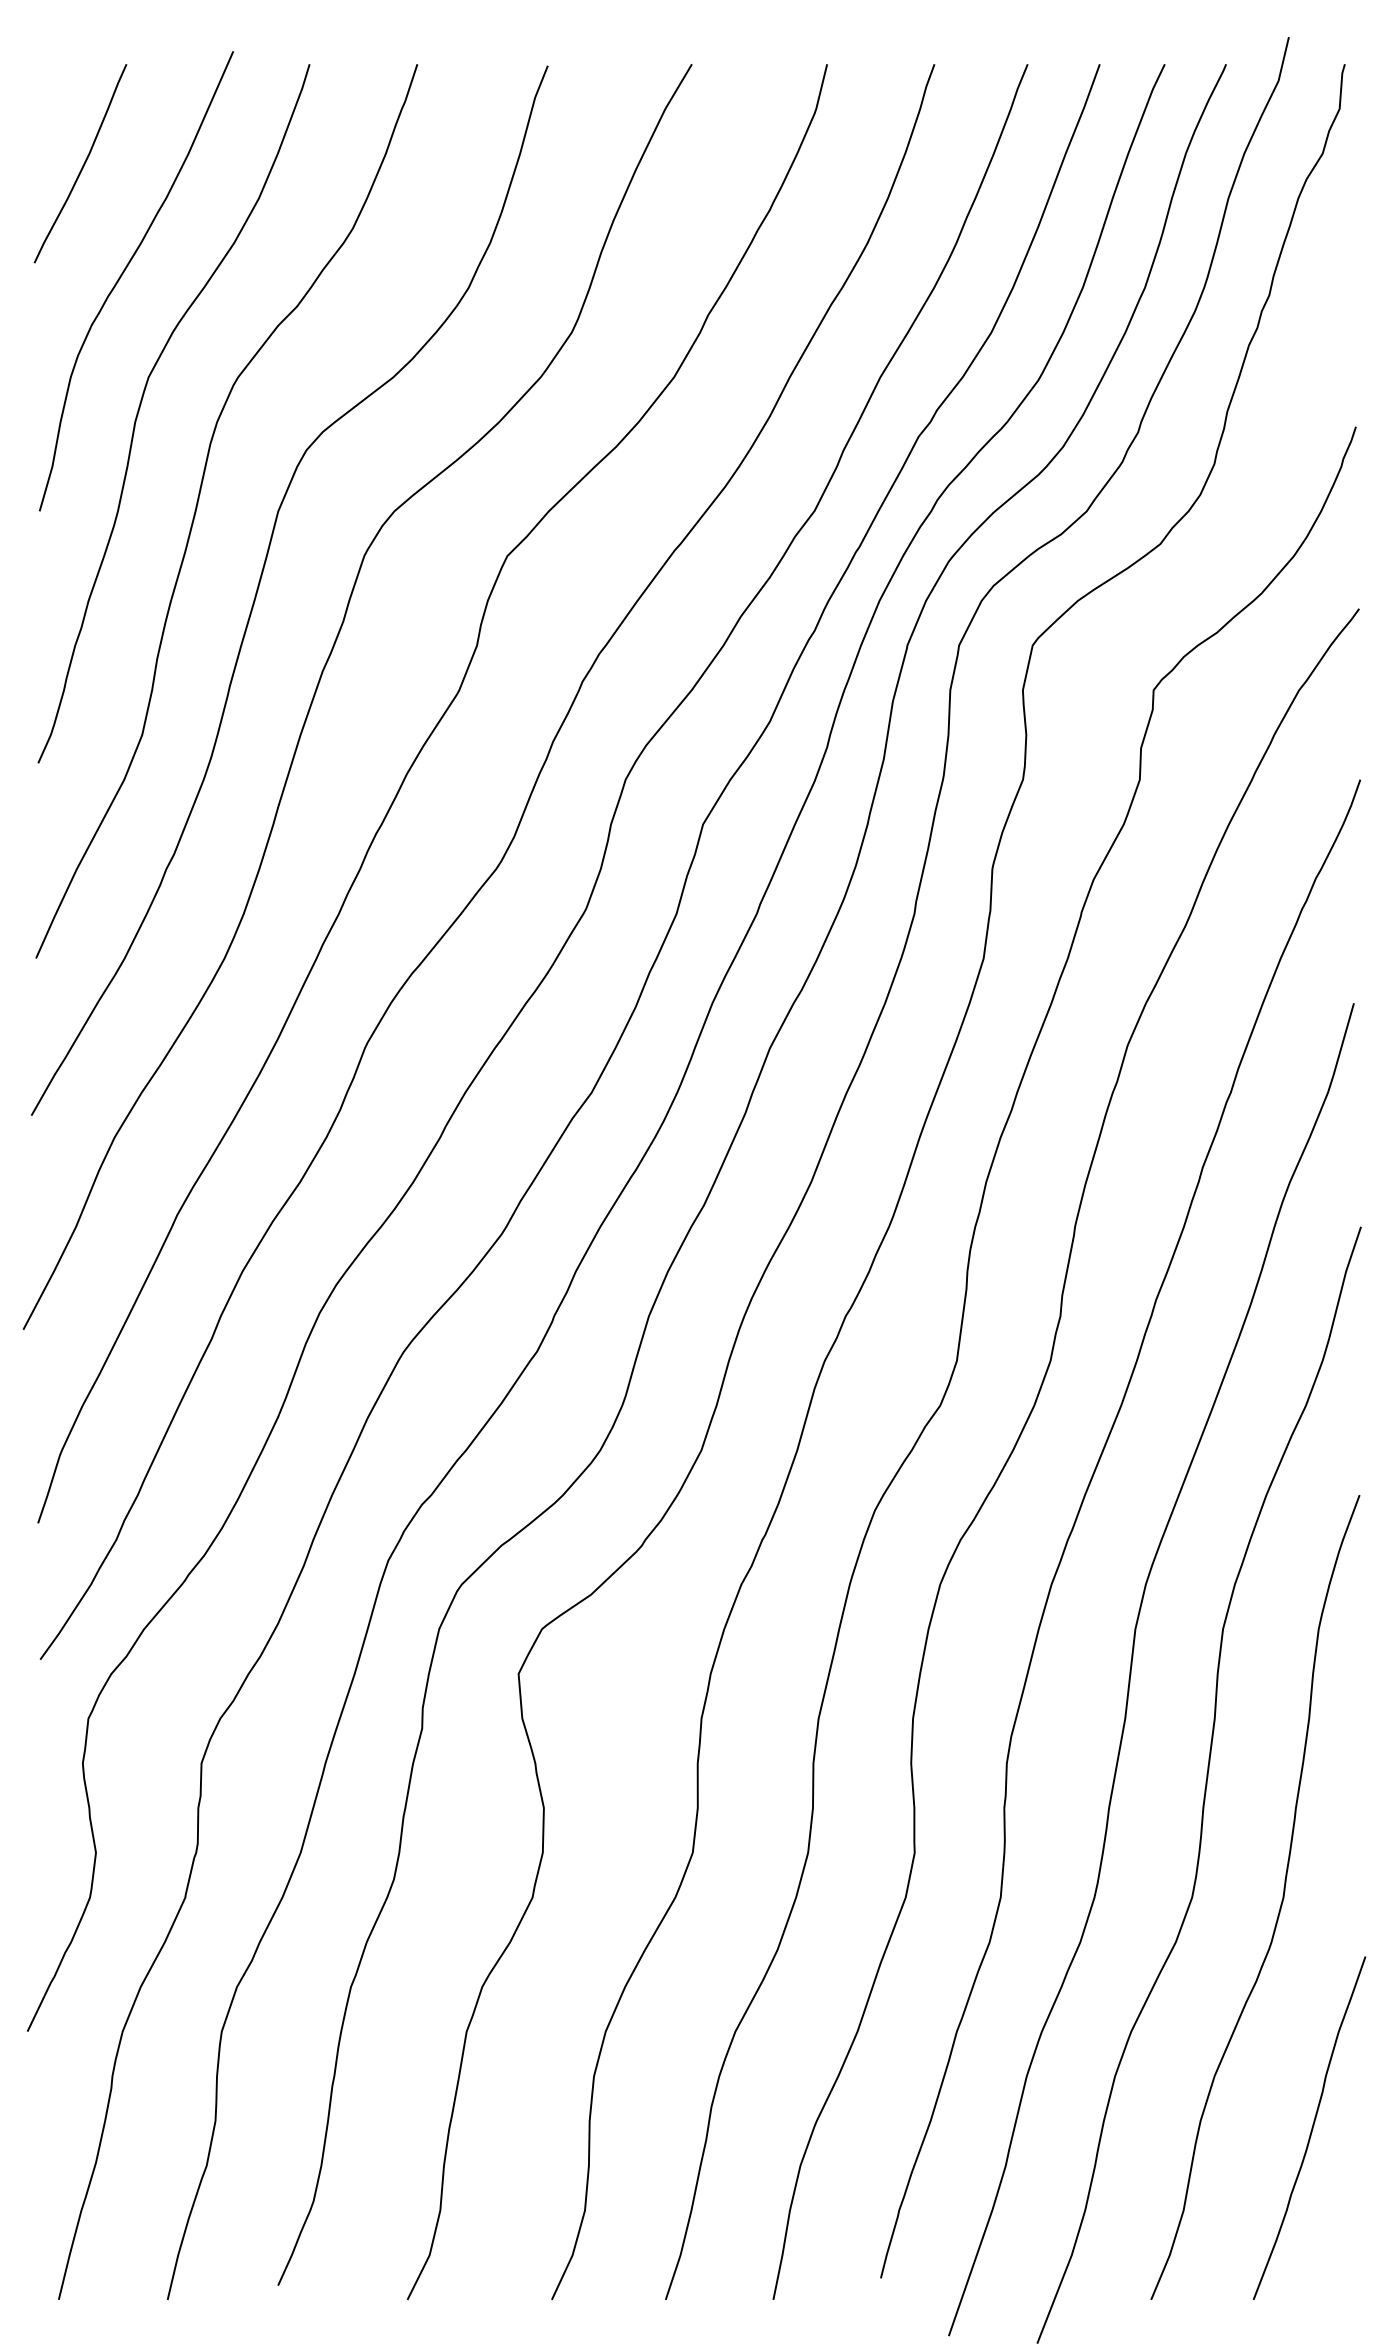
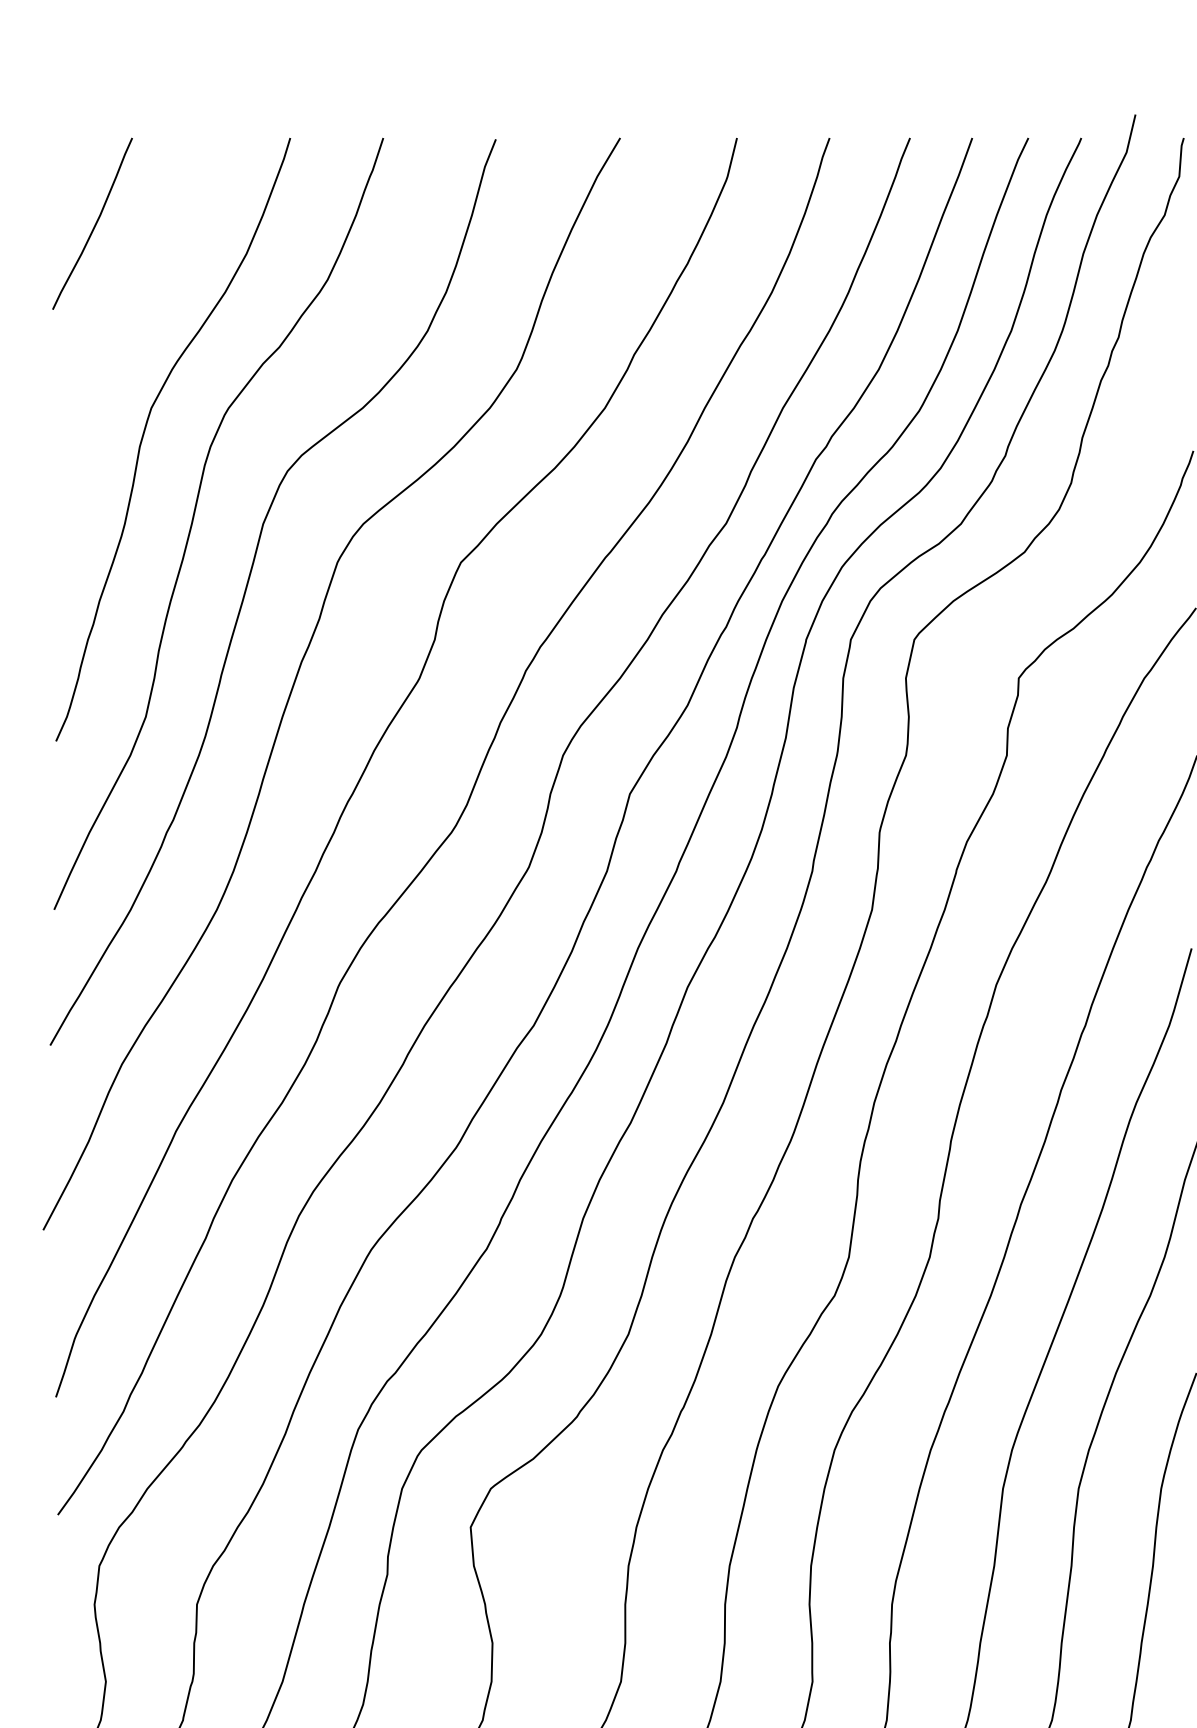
curve: (124, 272) -> (130, 317), removed

